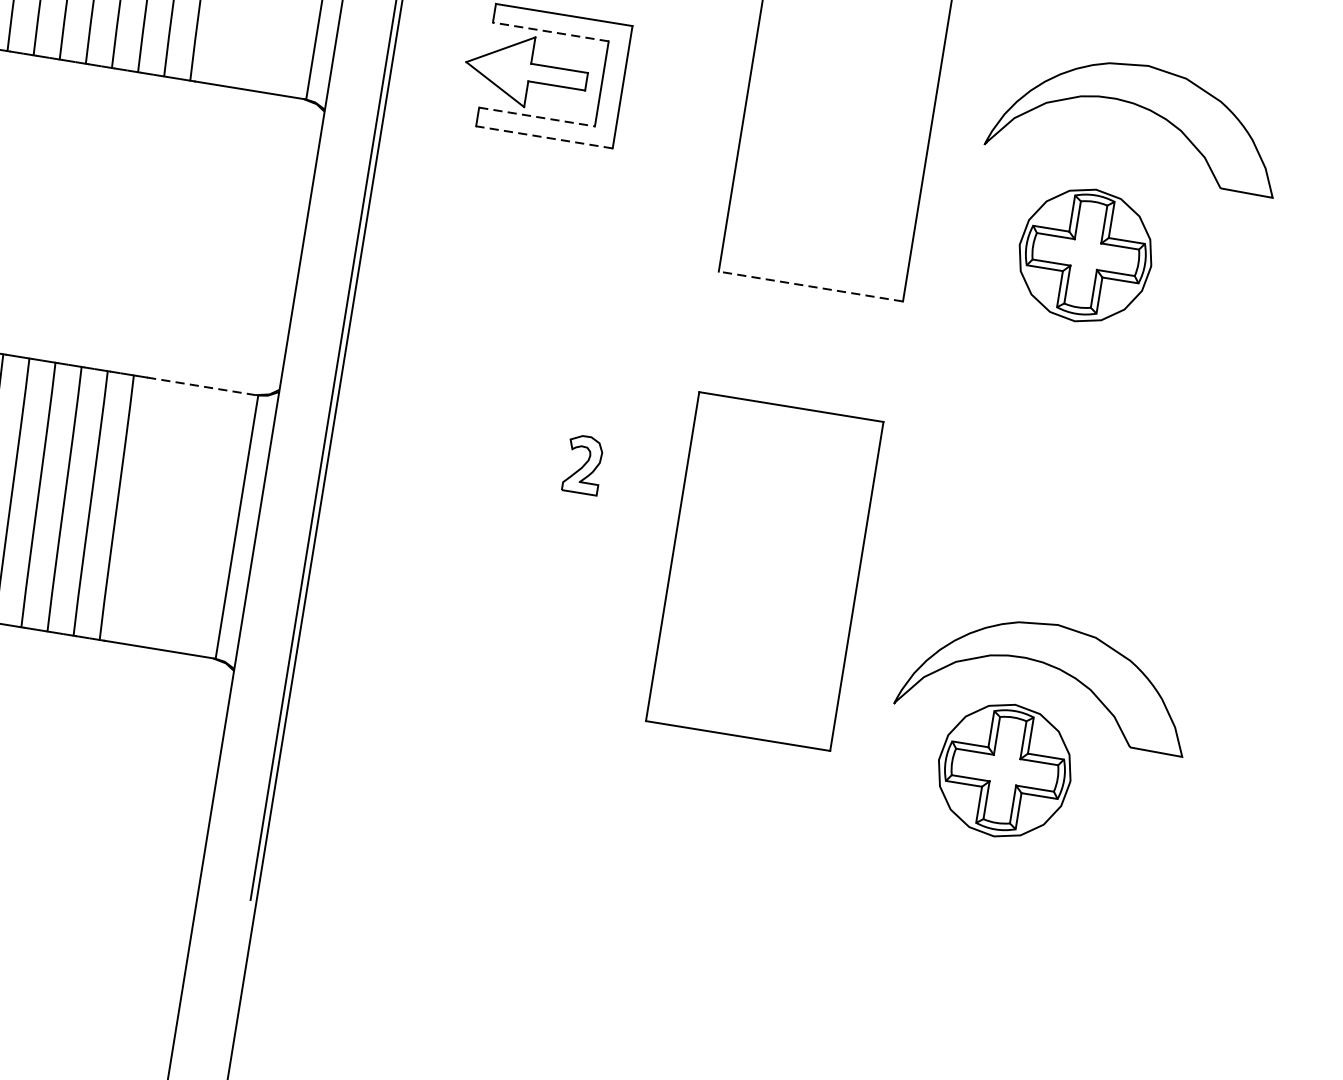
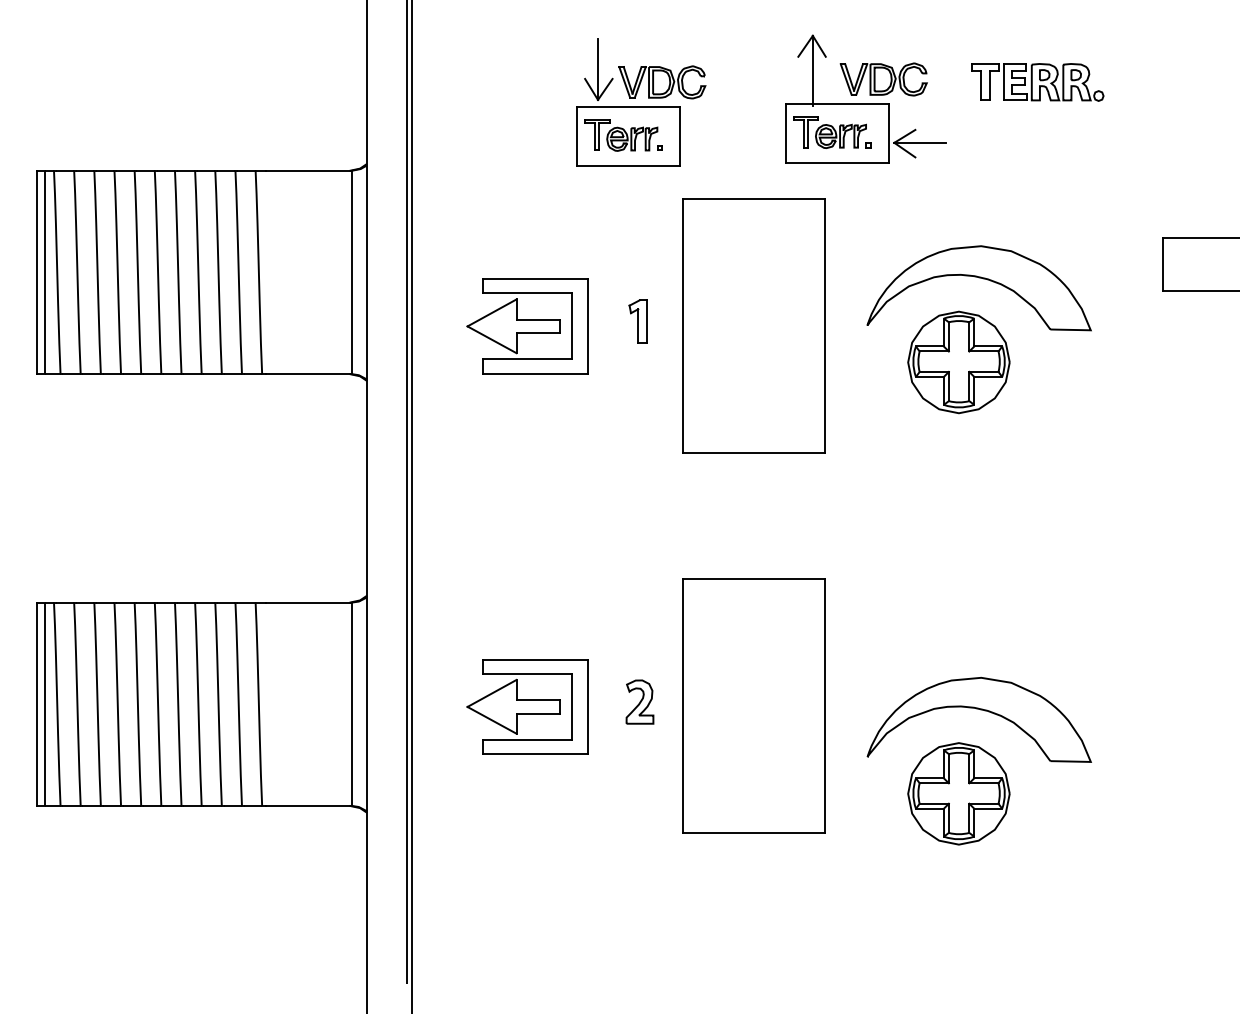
line: (550, 32) -> (527, 293), dashed -> solid
part: (687, 91) -> (637, 321), added
line: (537, 117) -> (527, 359), dashed -> solid
line: (544, 137) -> (535, 373), dashed -> solid
part: (1084, 255) -> (958, 362), moved
line: (810, 286) -> (753, 453), dashed -> solid
line: (202, 386) -> (308, 602), dashed -> solid
part: (583, 463) -> (639, 701), moved
part: (464, 566) -> (527, 706), added
part: (764, 570) -> (753, 705), moved

